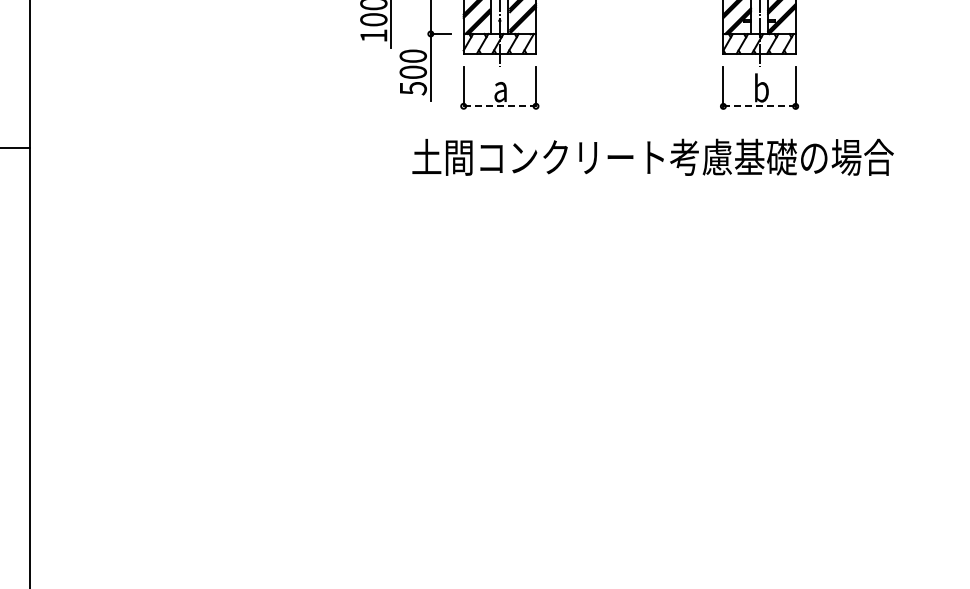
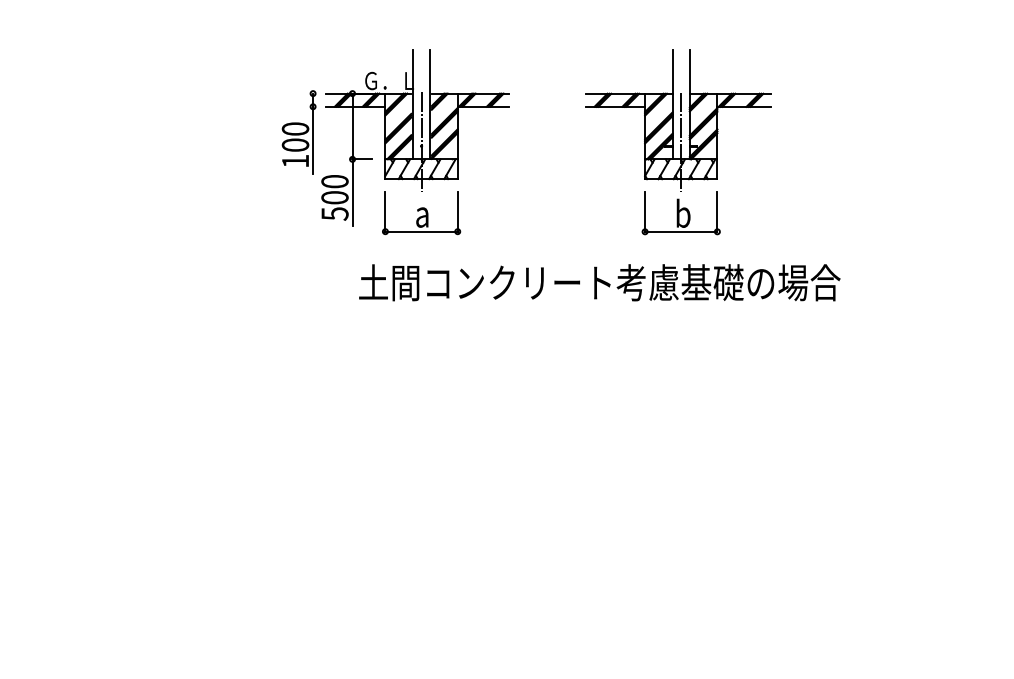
line: (500, 106) -> (422, 231), dashed -> solid
line: (759, 106) -> (681, 231), dashed -> solid
text: (652, 157) -> (599, 282), moved

